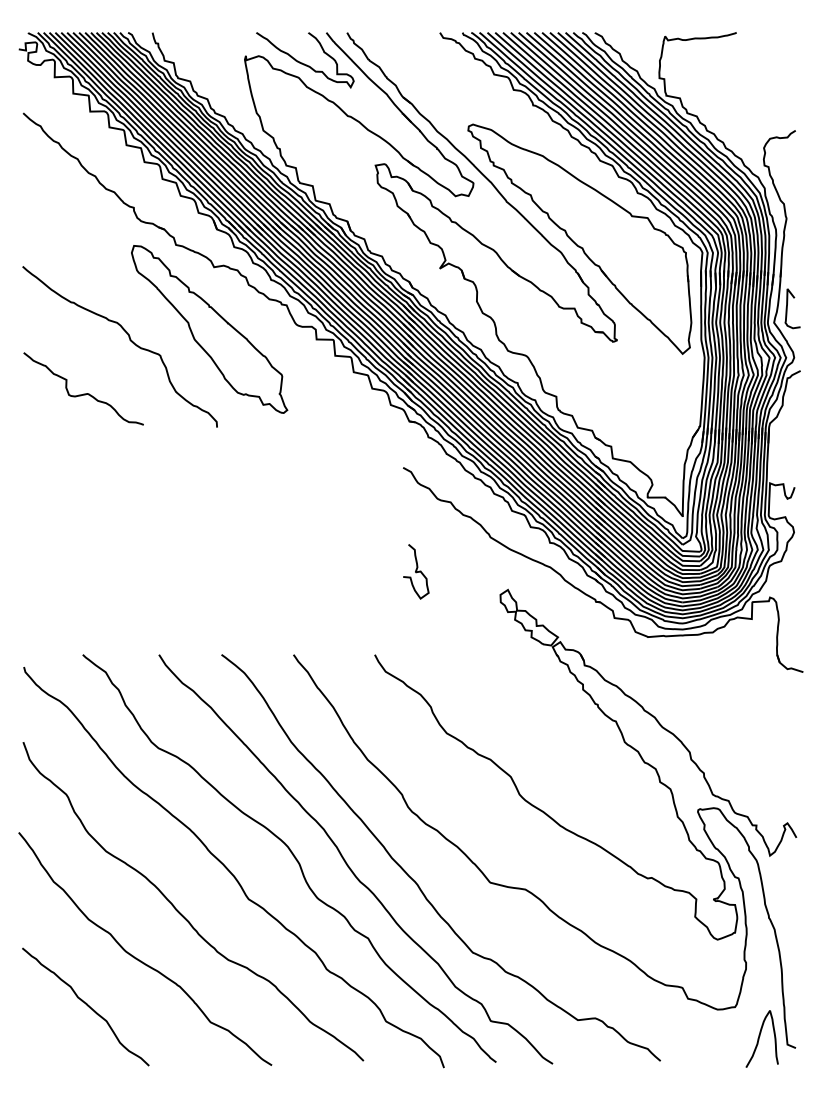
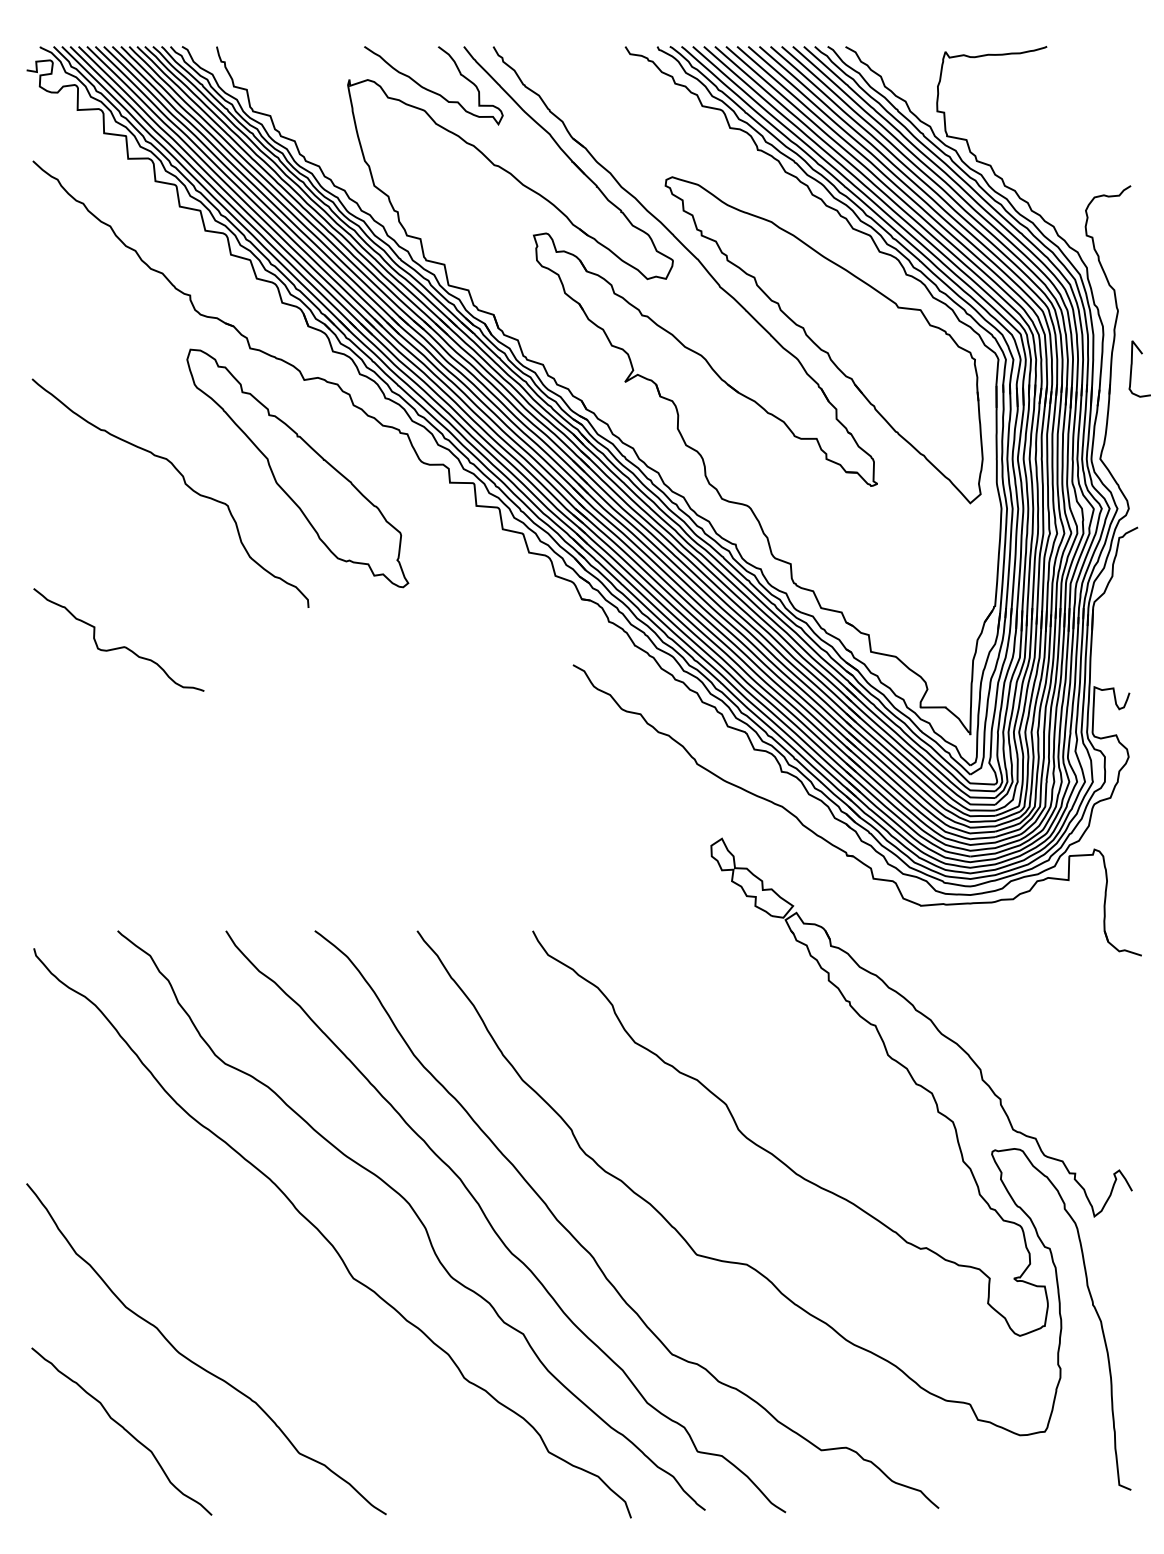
curve: (787, 308) -> (1132, 368), moved
curve: (85, 393) -> (121, 646), moved
curve: (416, 571) -> (591, 812), removed
curve: (181, 913) -> (257, 1298), removed
curve: (759, 1038) -> (1079, 1476), removed

